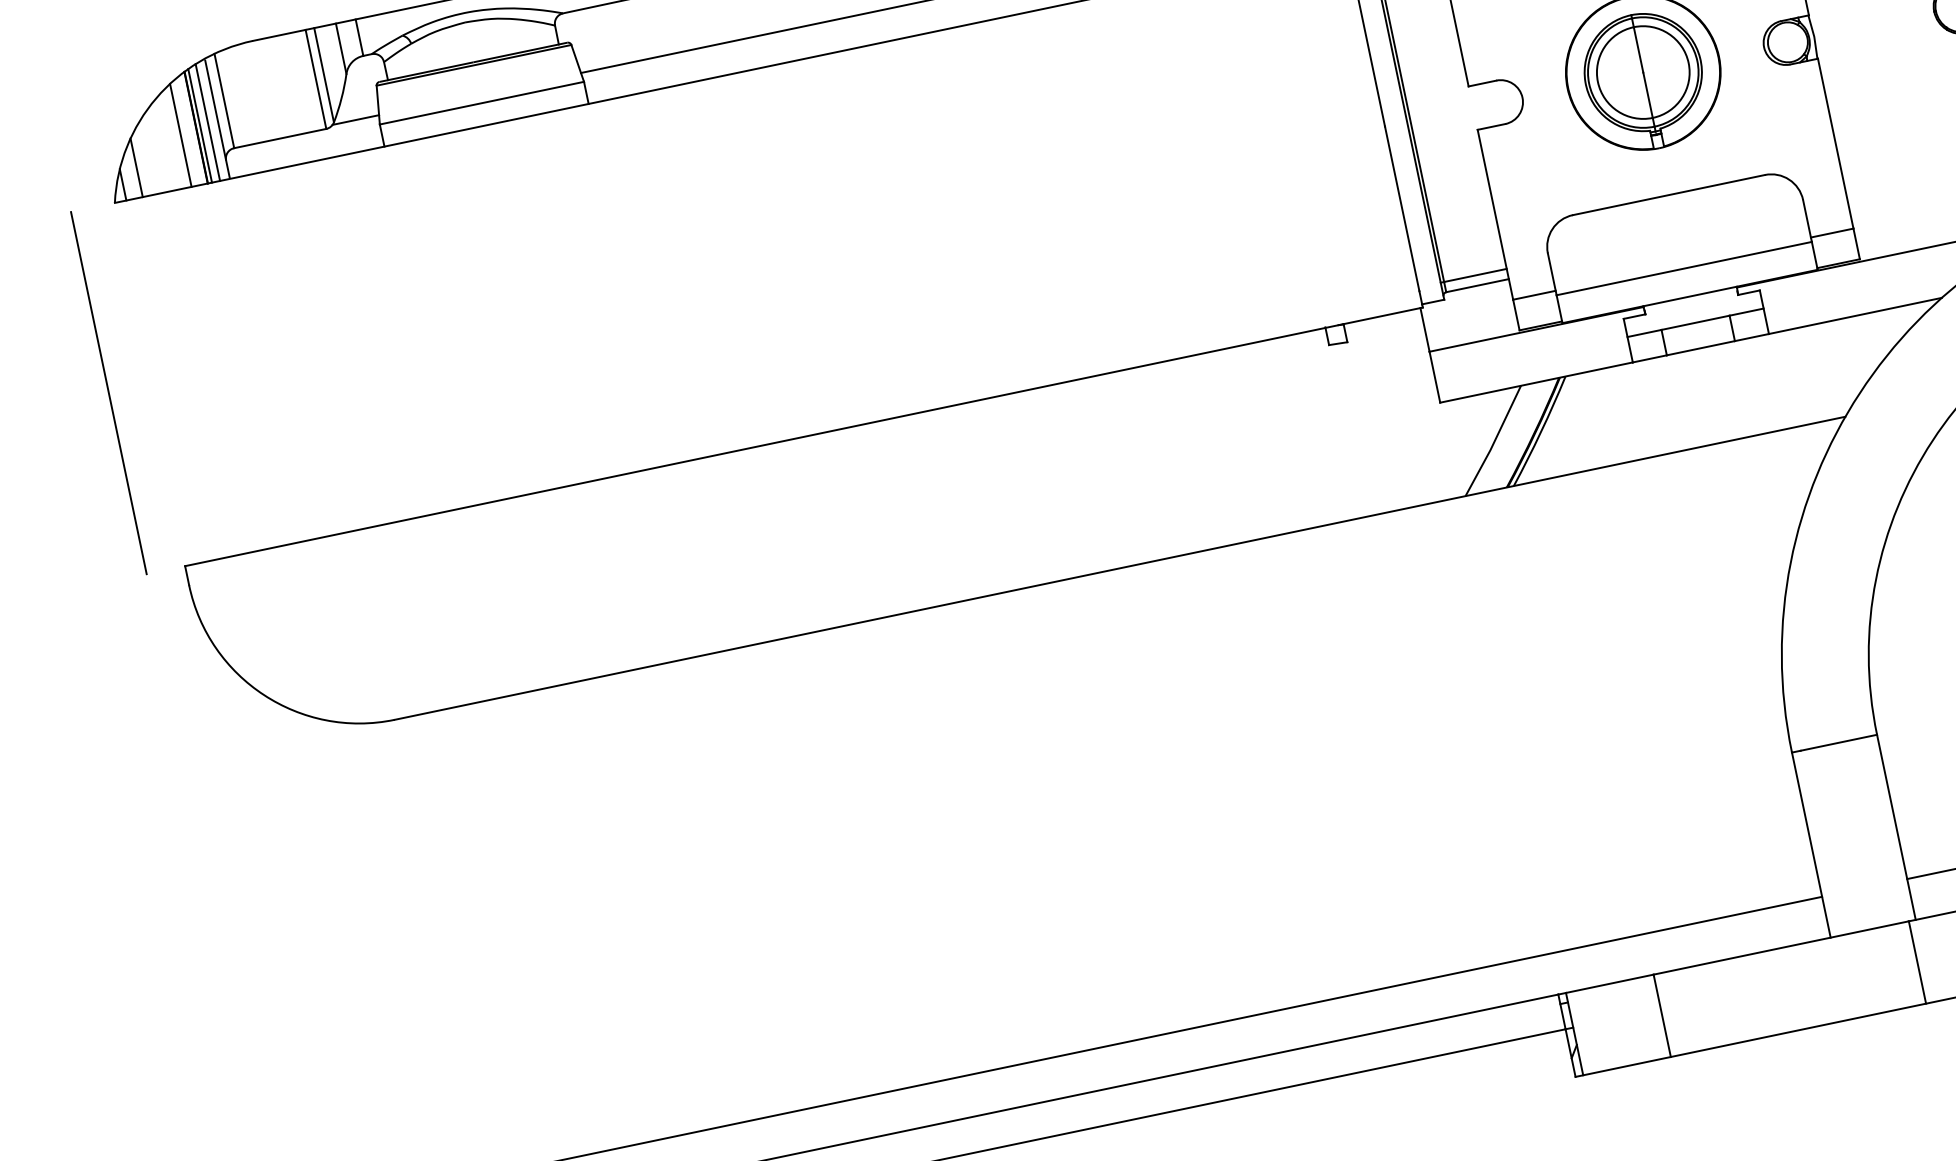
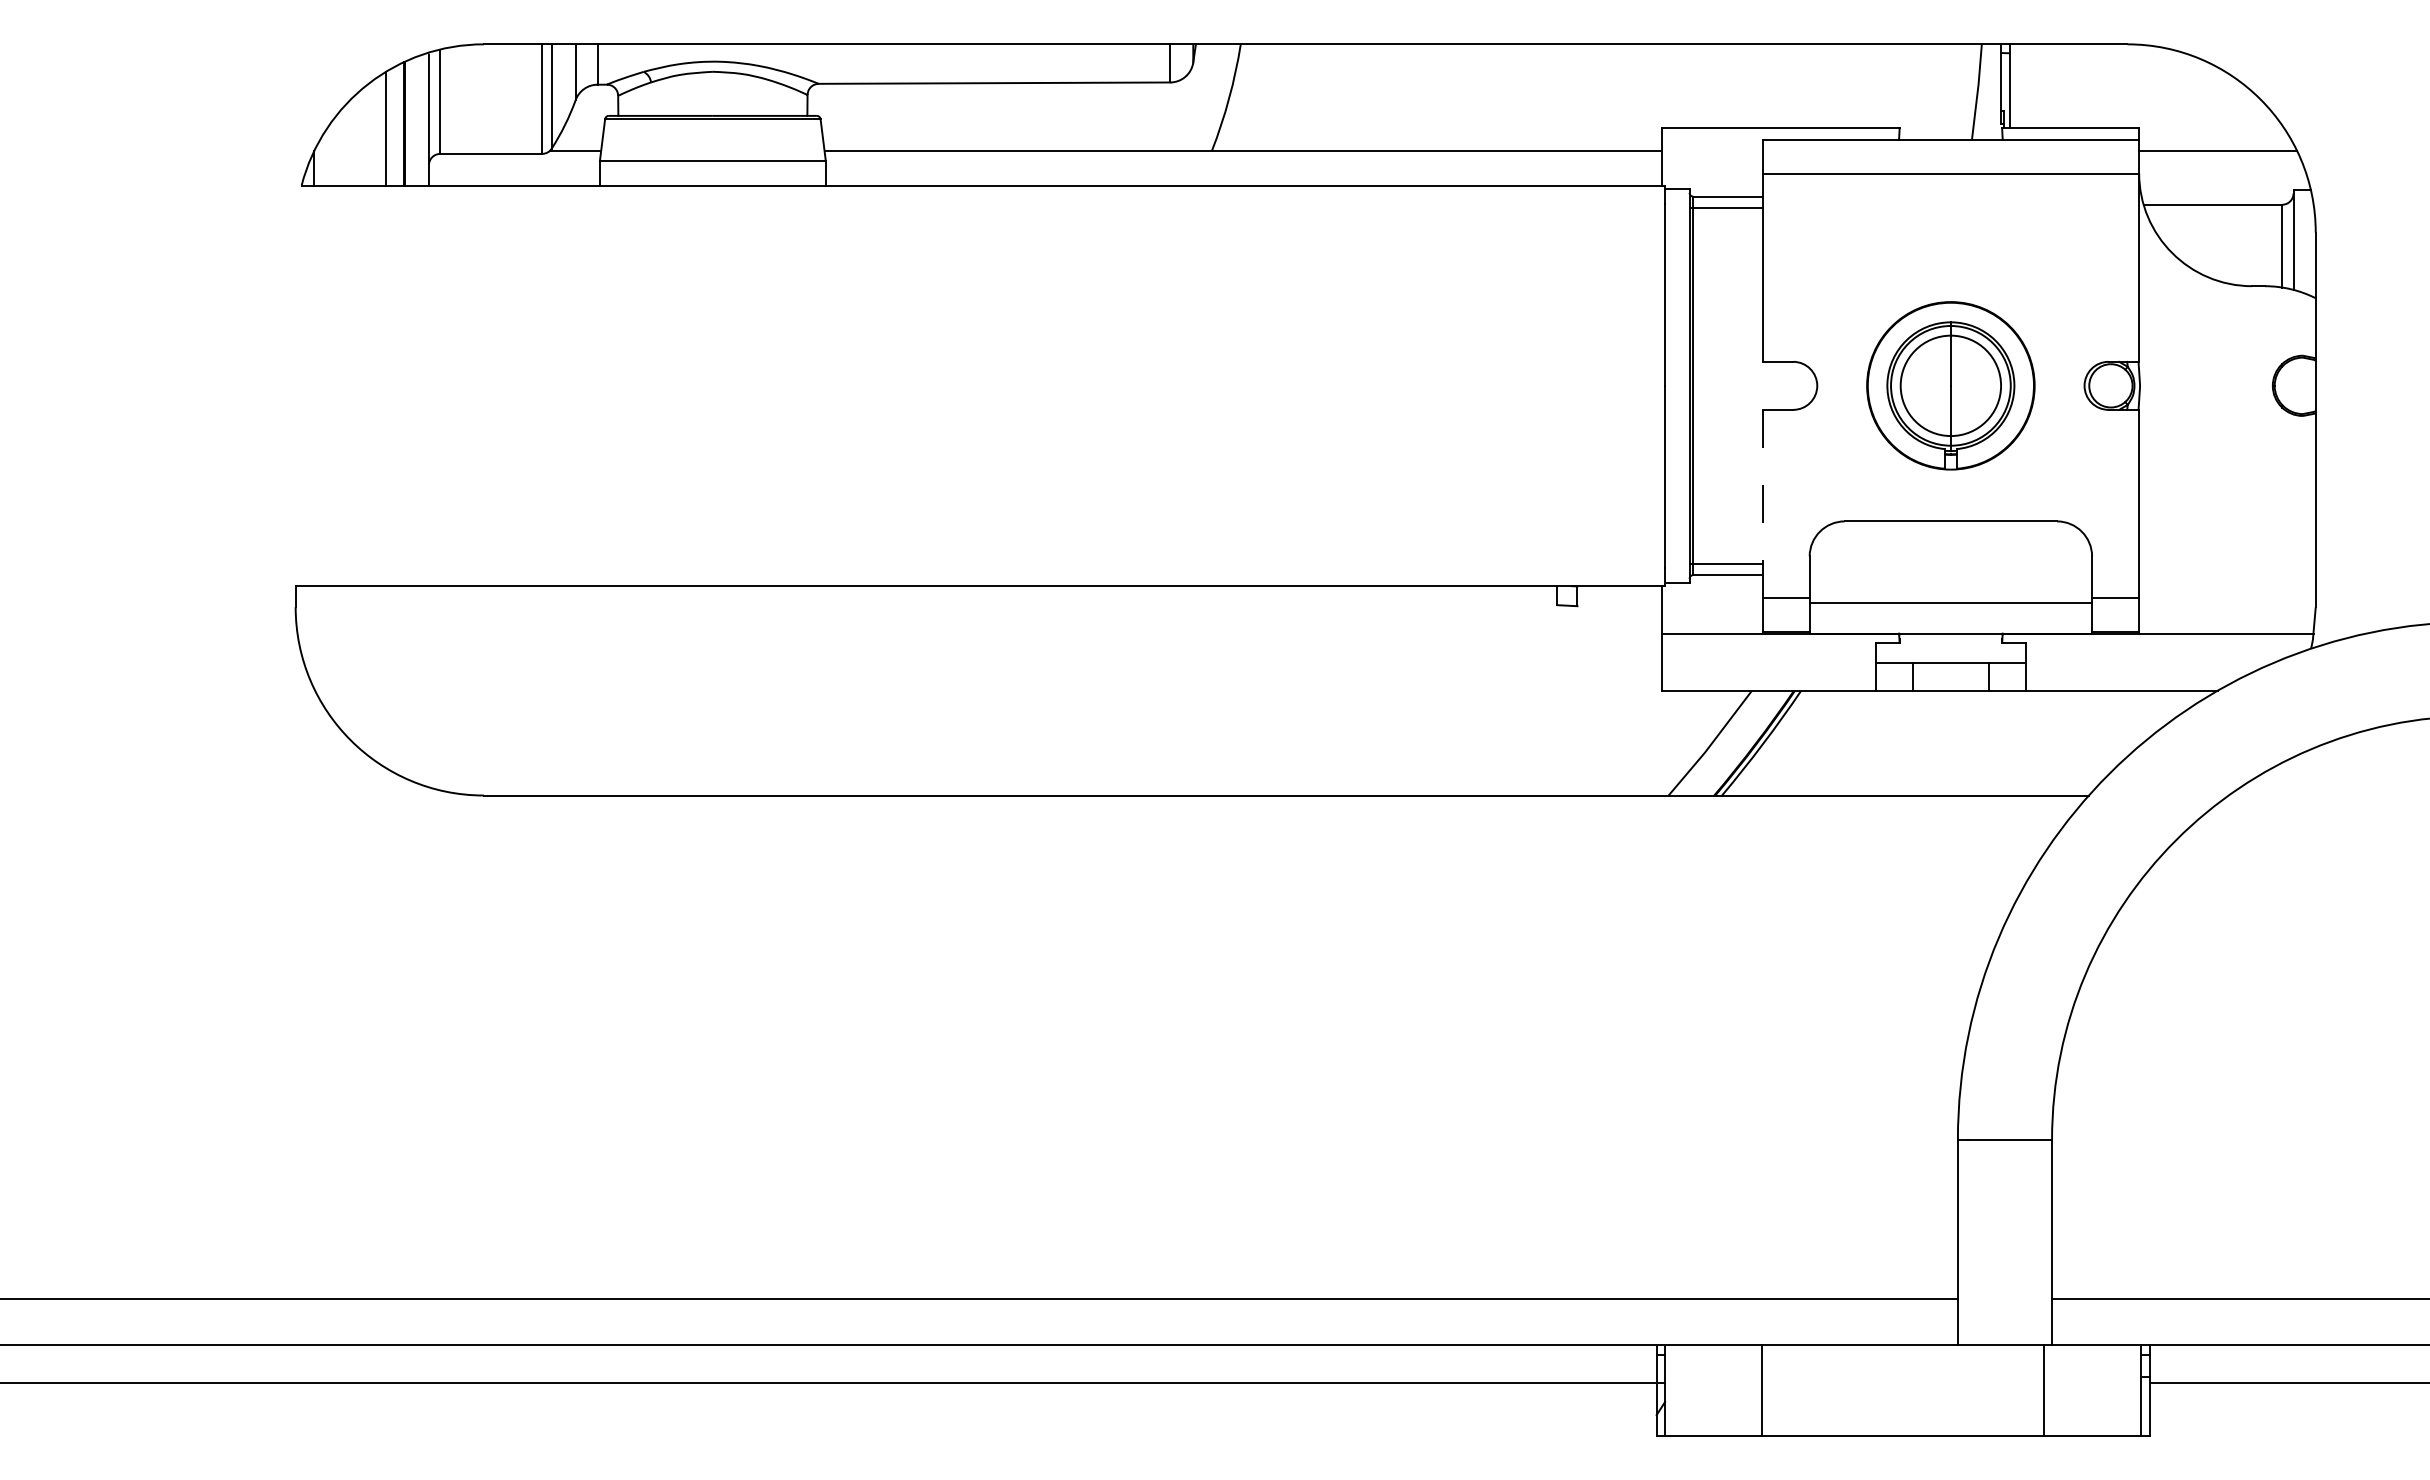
line: (208, 122) -> (418, 120), removed
line: (200, 125) -> (409, 122), removed
line: (136, 167) -> (332, 152), removed
line: (1495, 214) -> (1762, 503), solid -> dashed
line: (108, 392) -> (252, 385), removed

